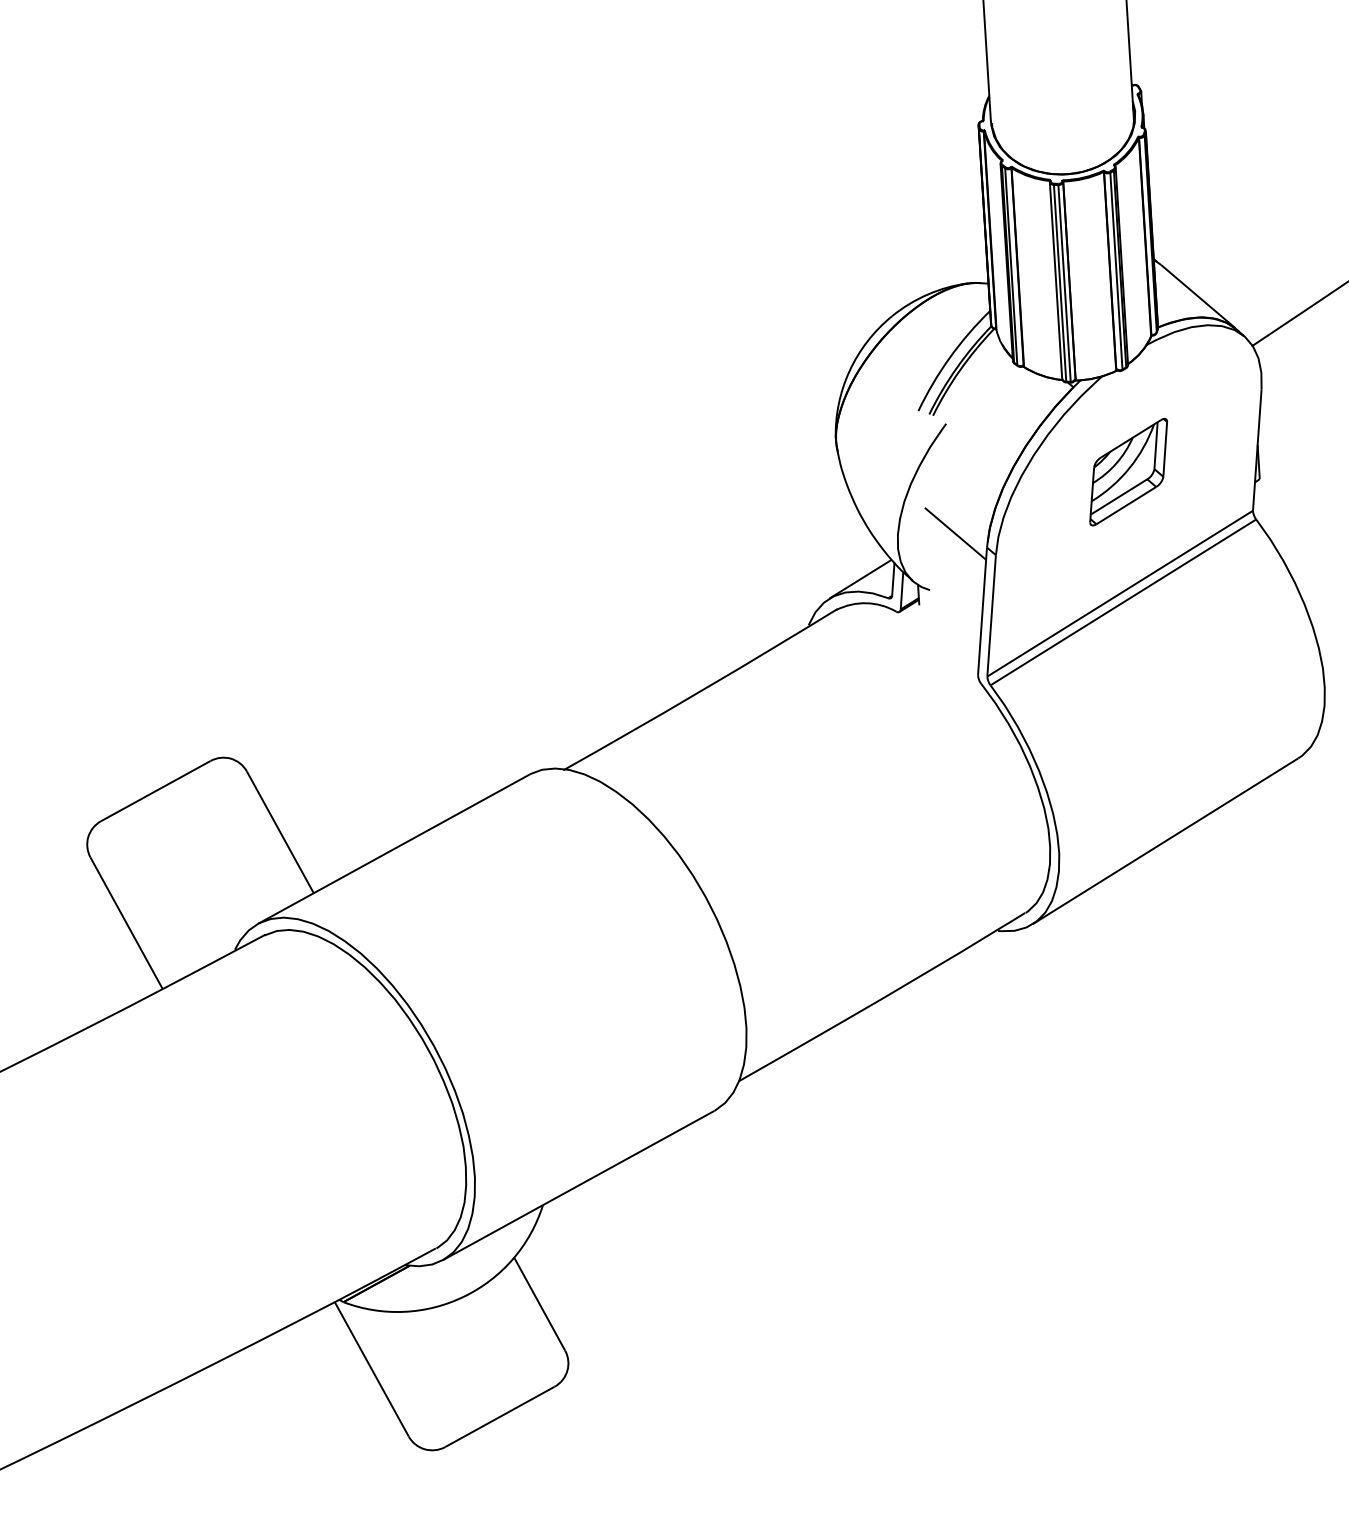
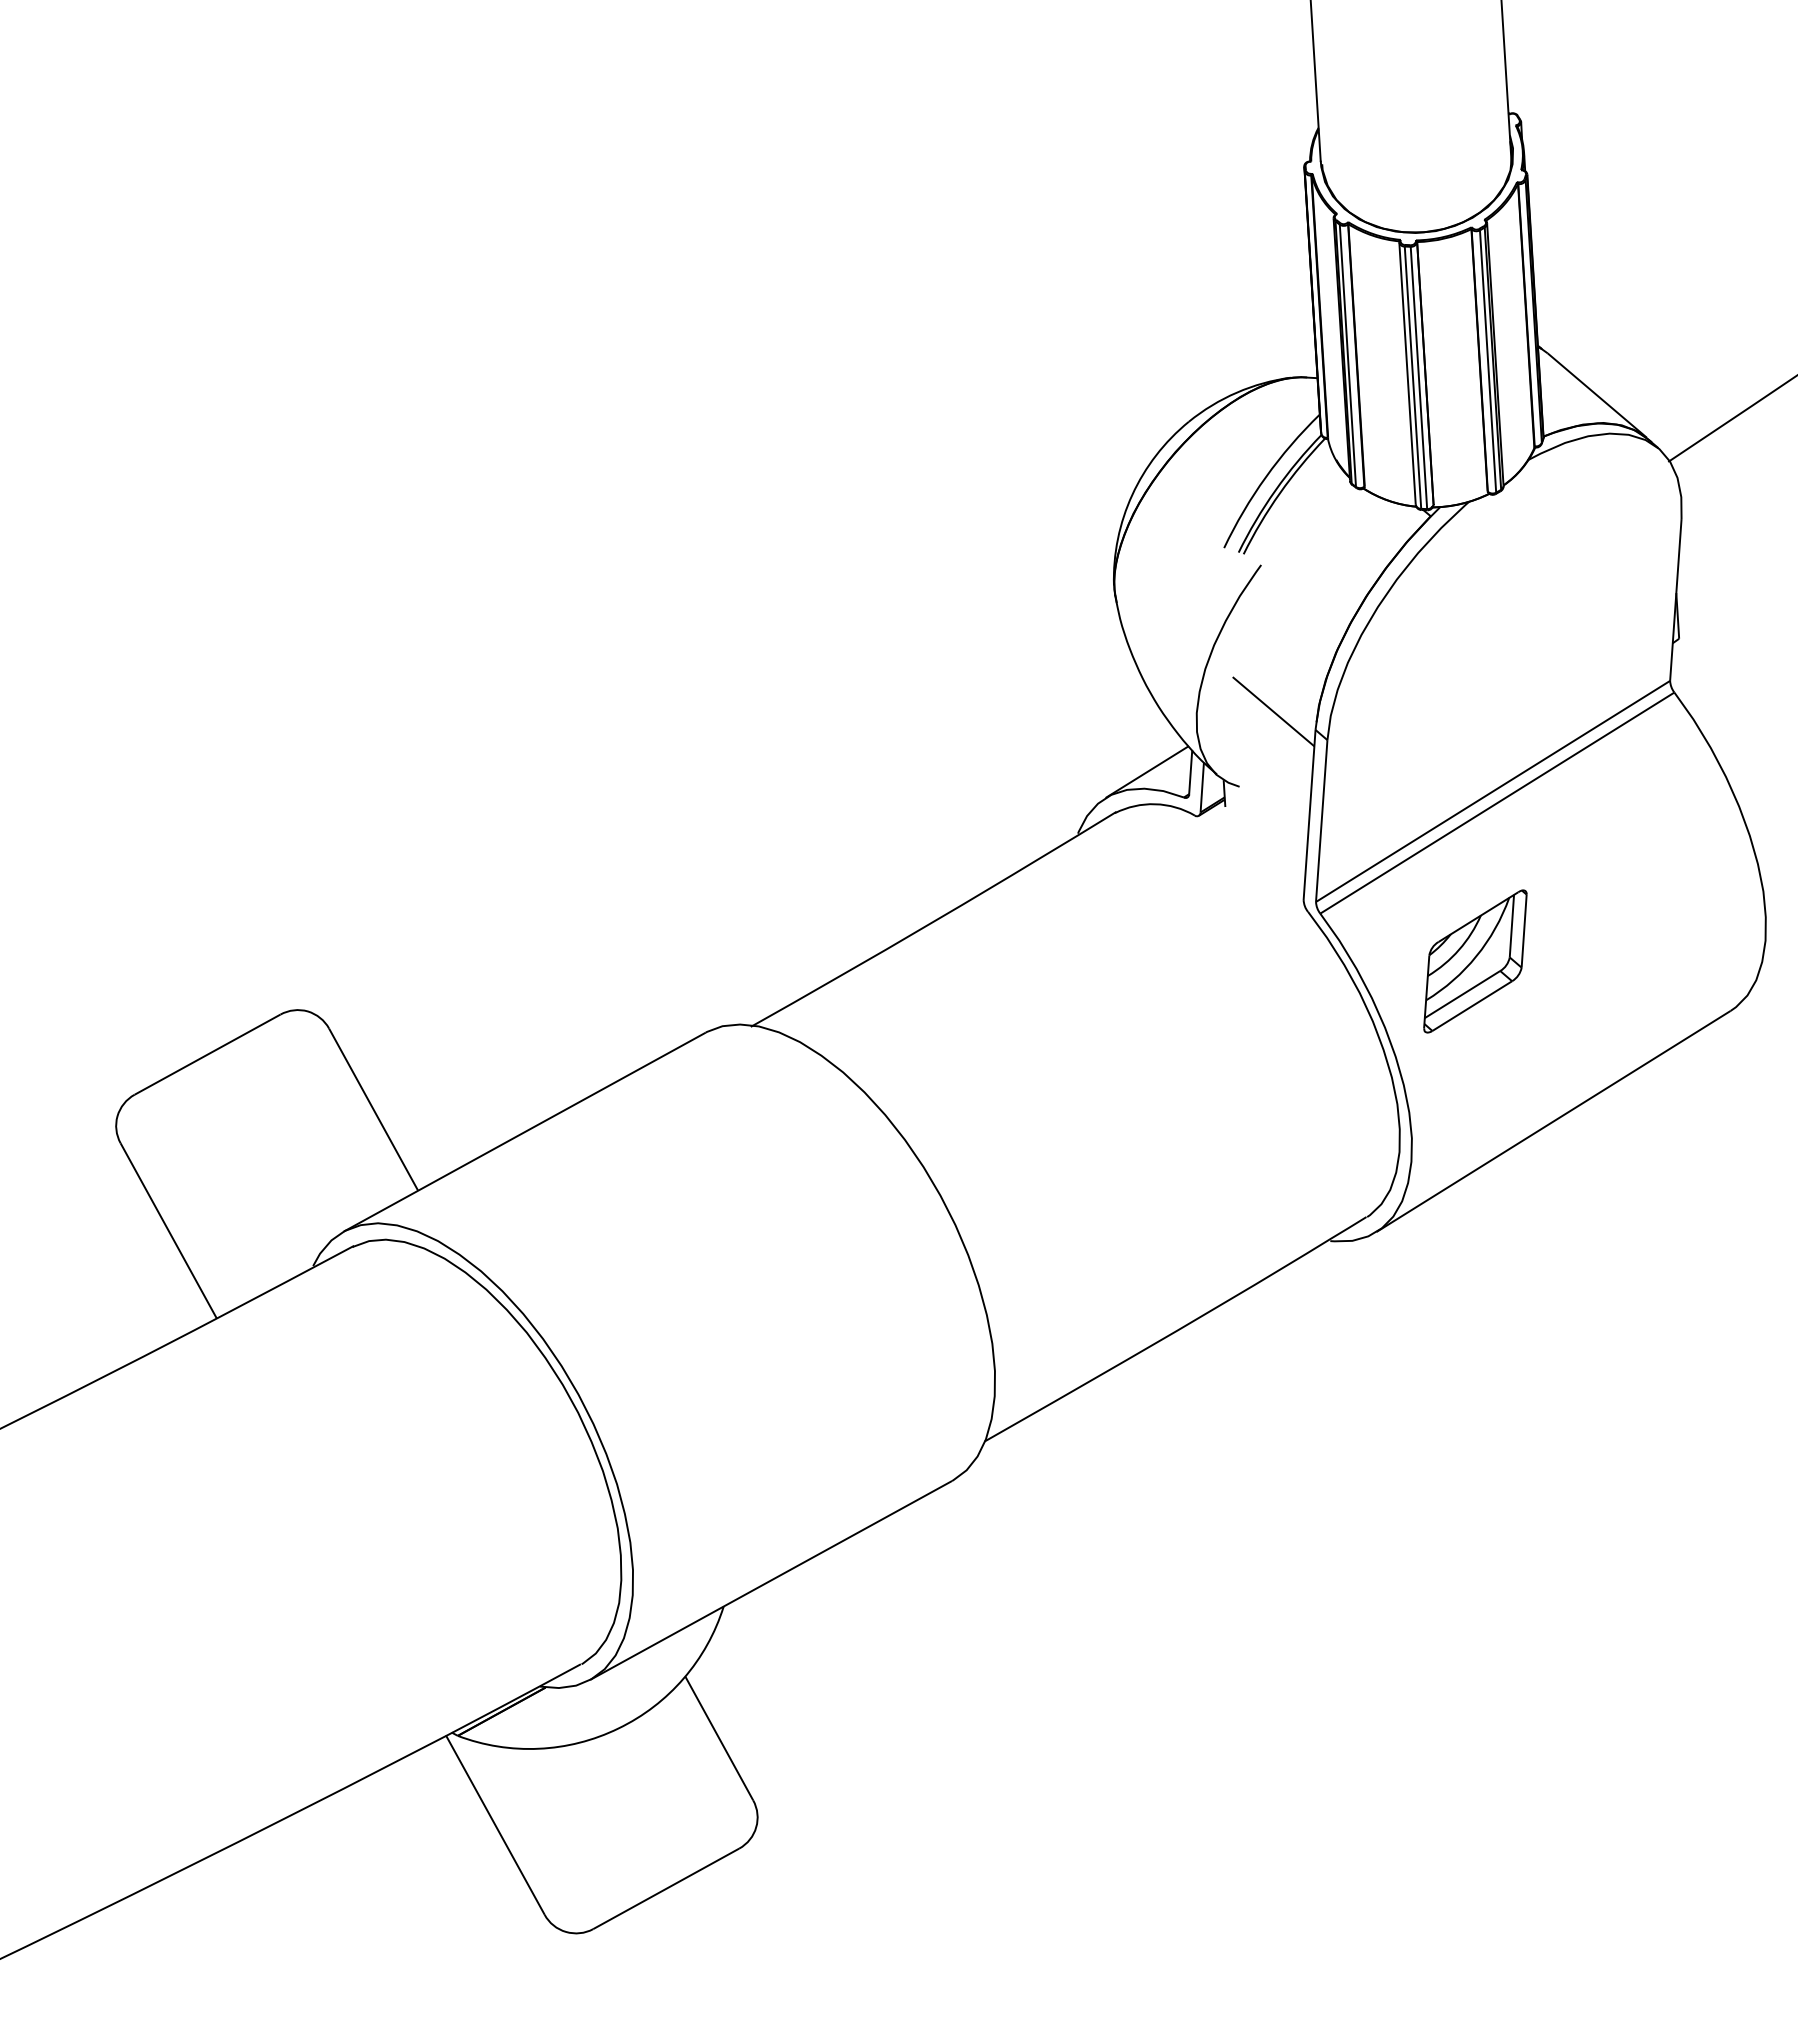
part: (1128, 472) -> (1475, 961), moved

